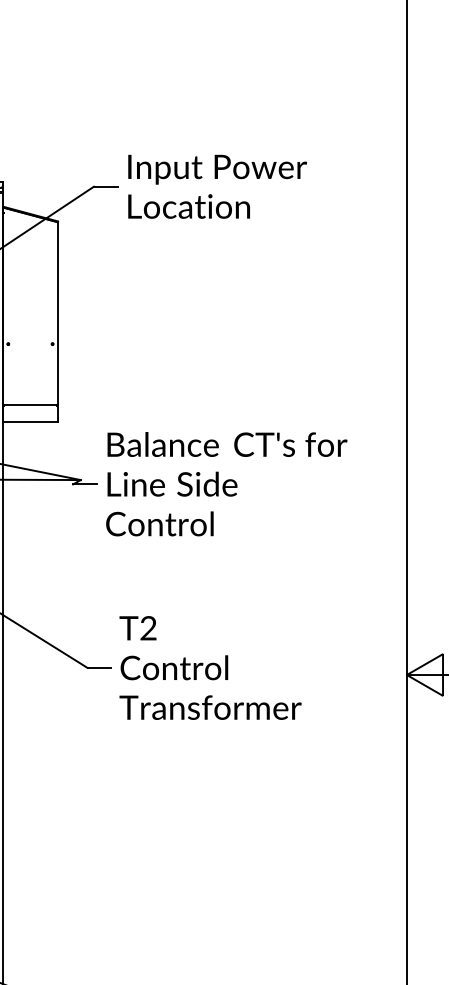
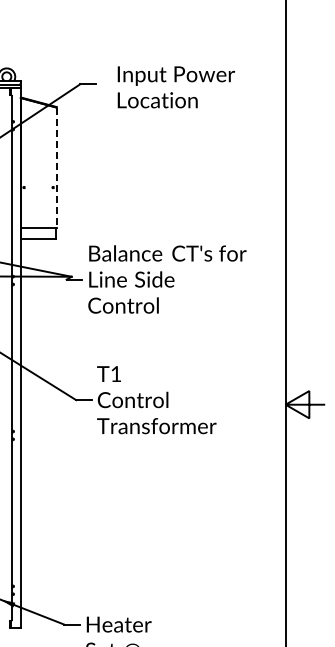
text: (216, 187) -> (175, 87), moved
line: (57, 315) -> (56, 168), solid -> dashed
text: (147, 627) -> (115, 373), T2 -> T1

